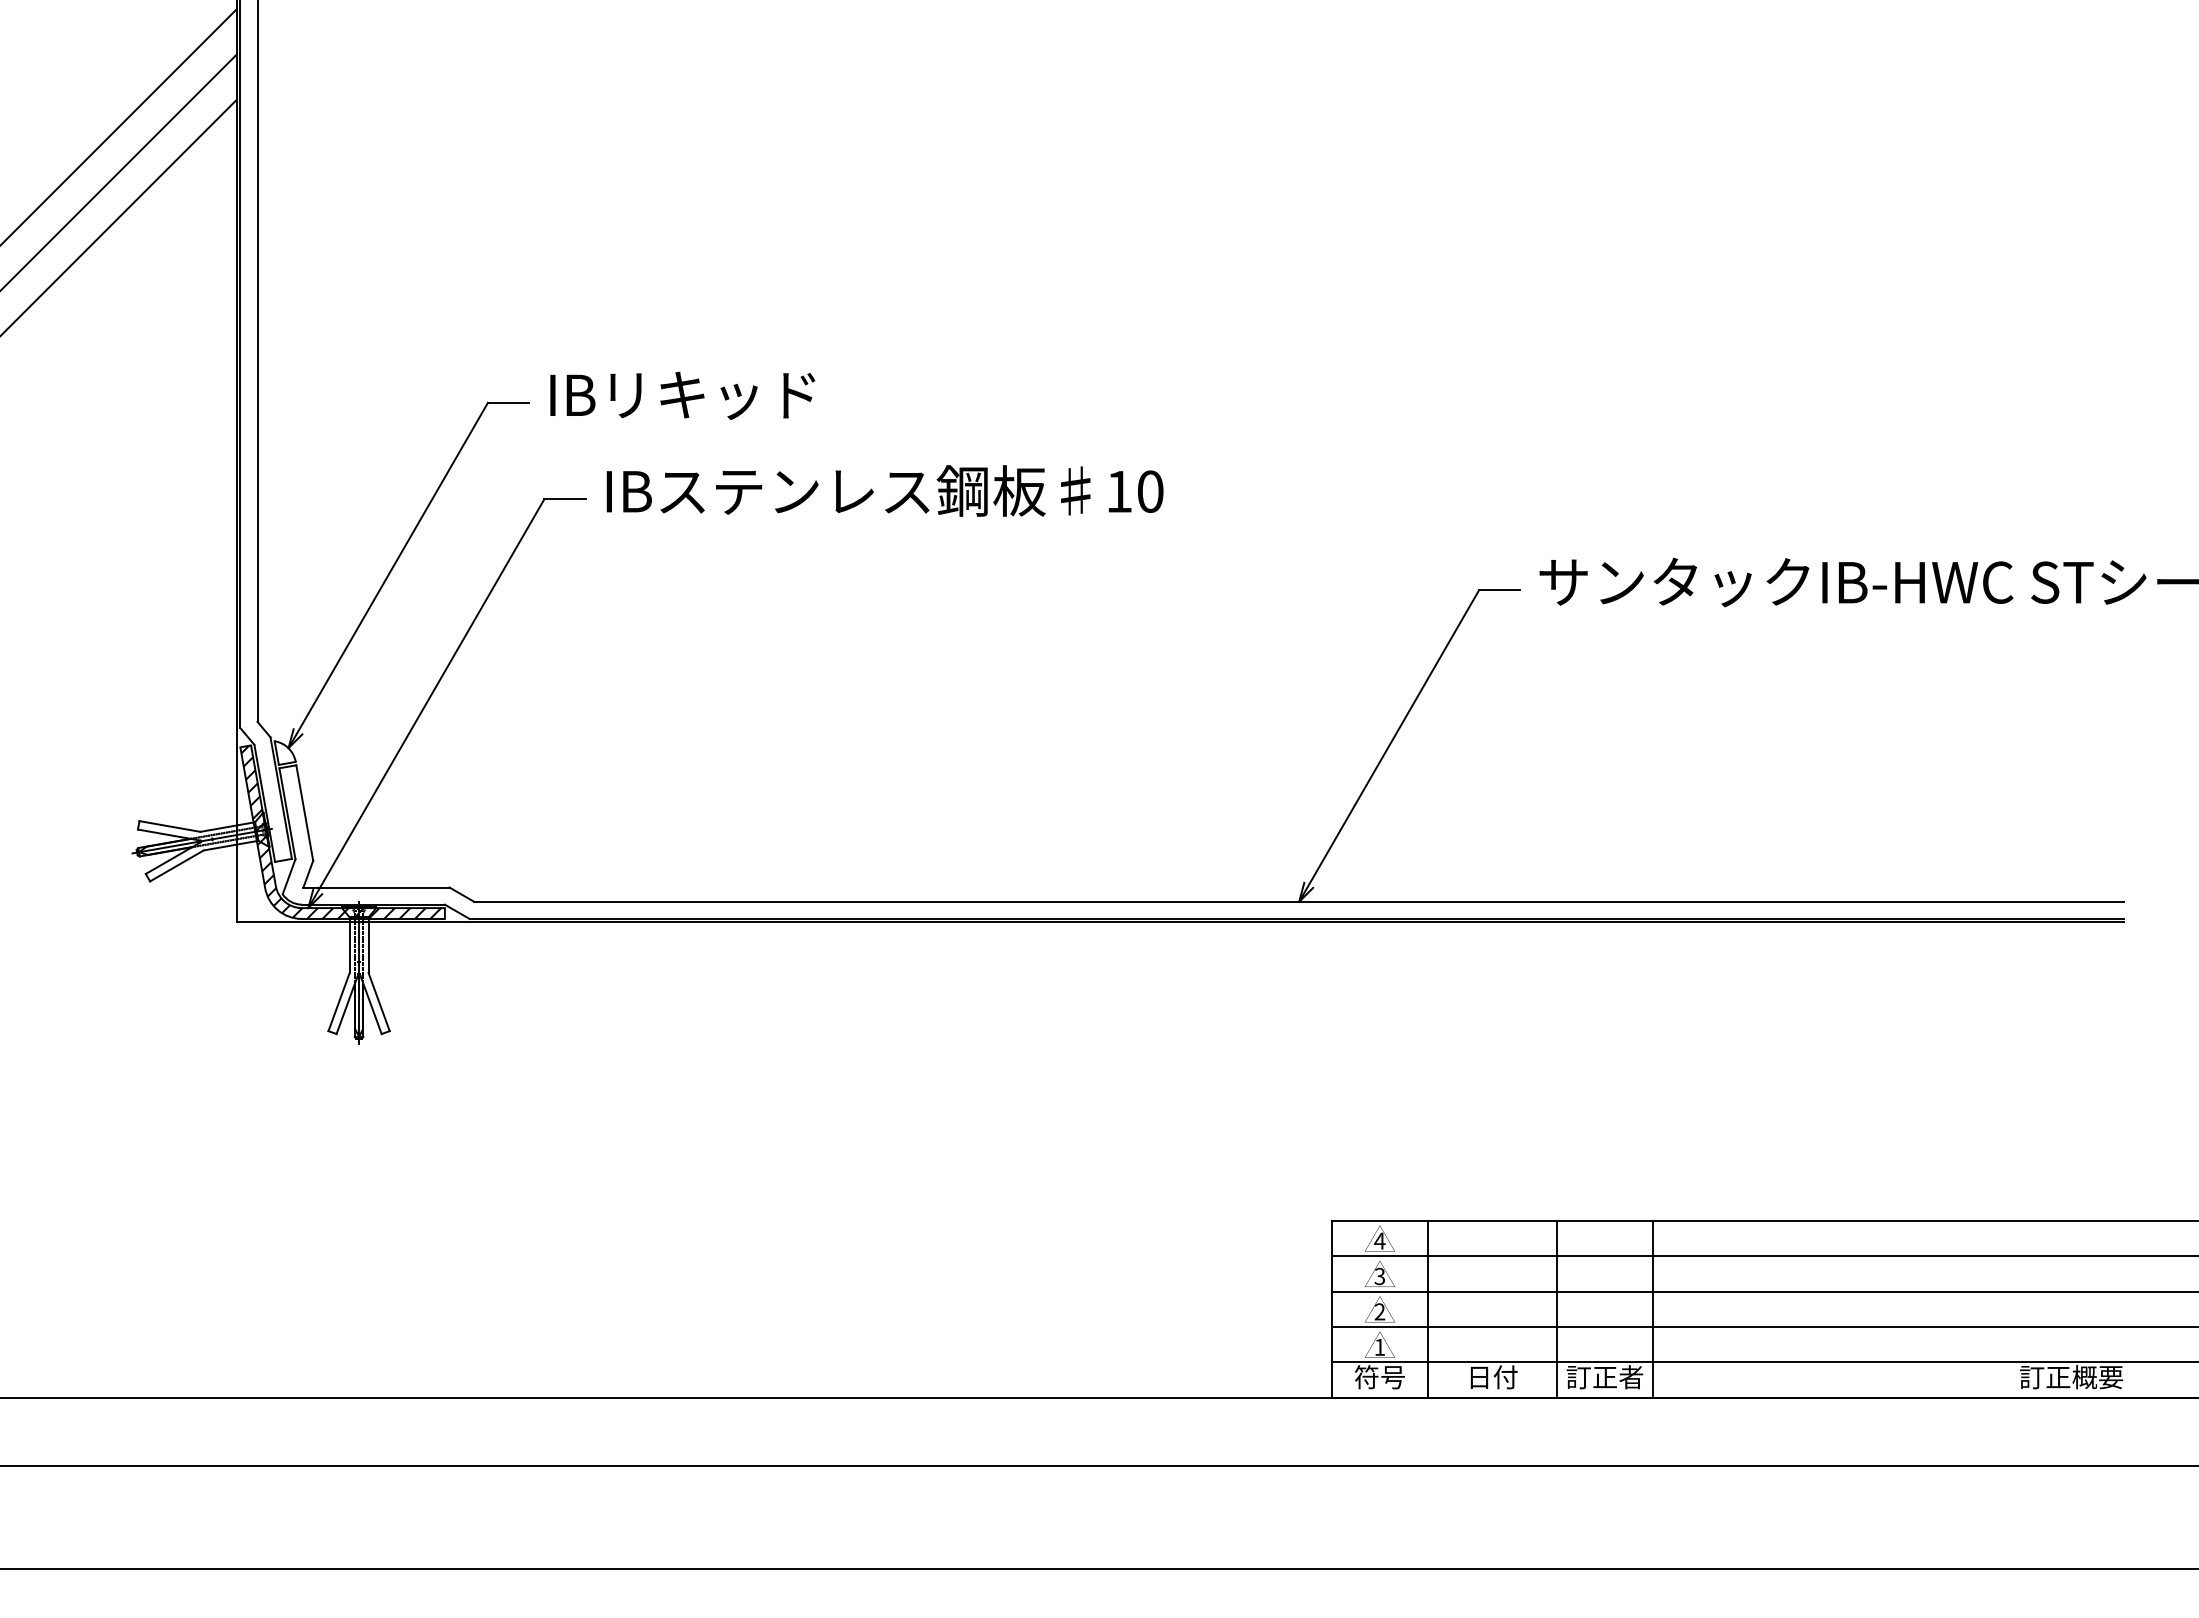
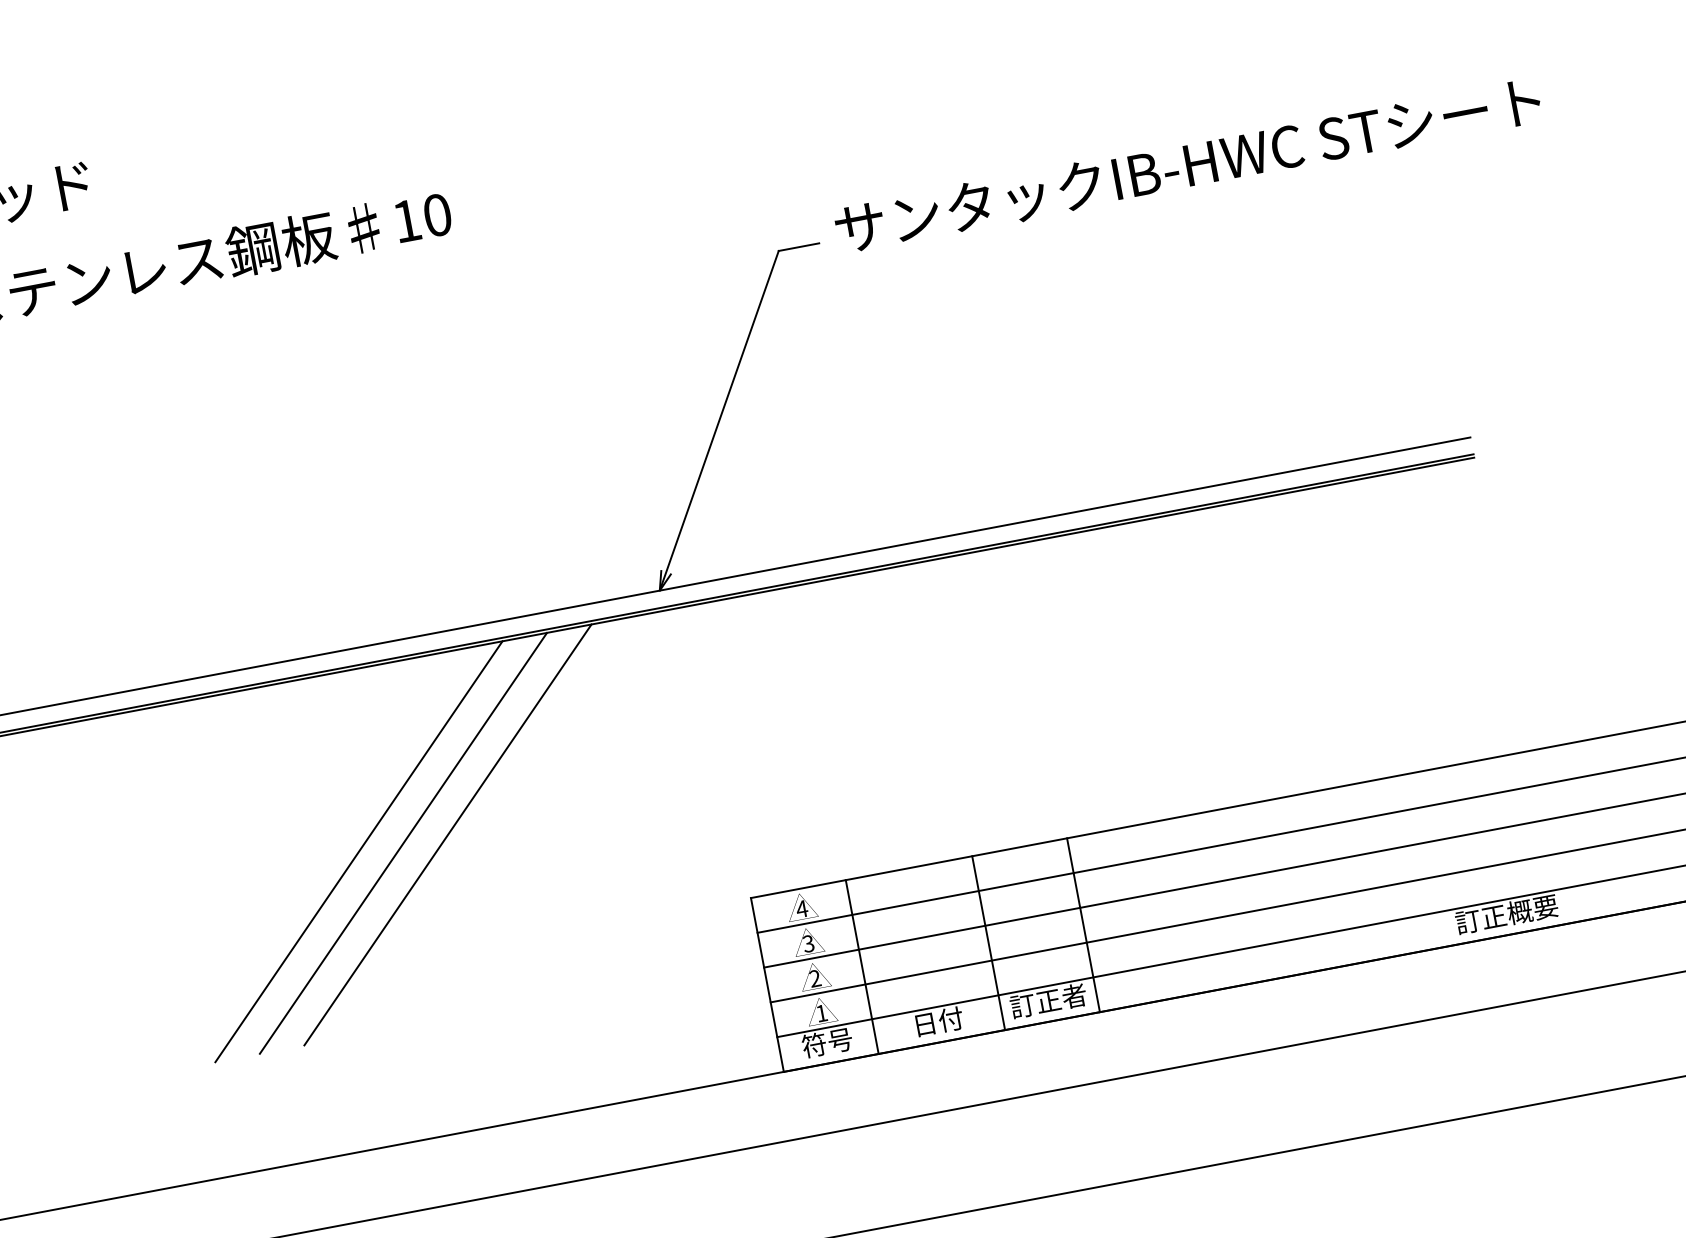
line: (954, 1102) -> (358, 851), added
line: (1000, 1102) -> (403, 843), added
line: (1045, 1102) -> (447, 834), added

